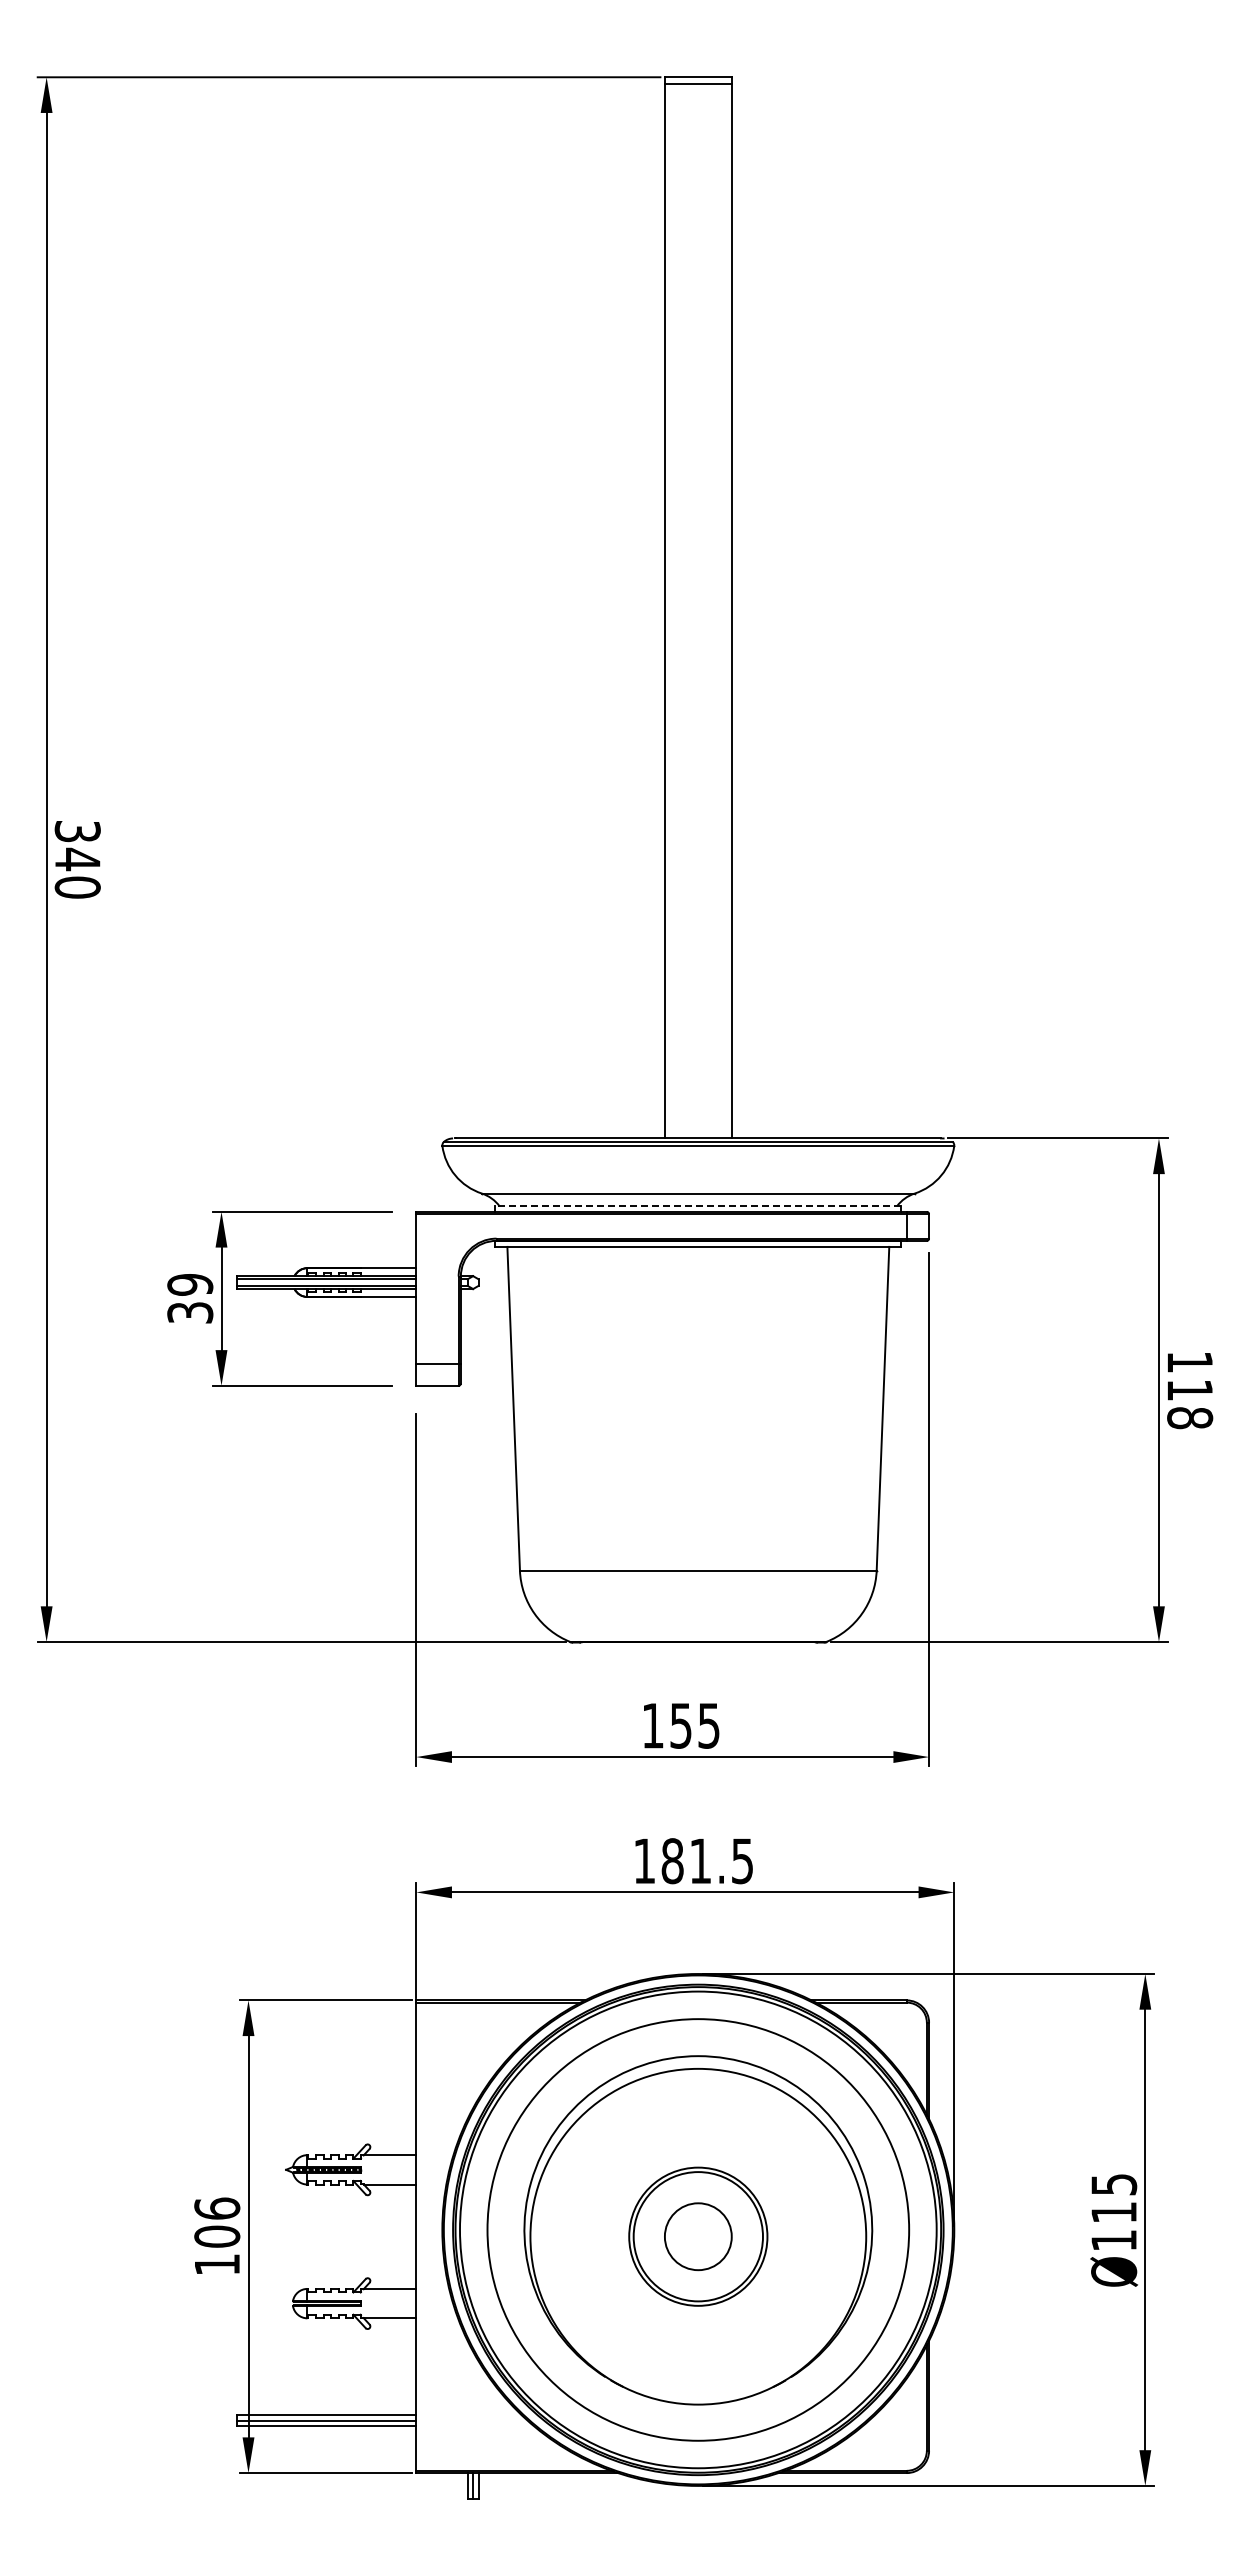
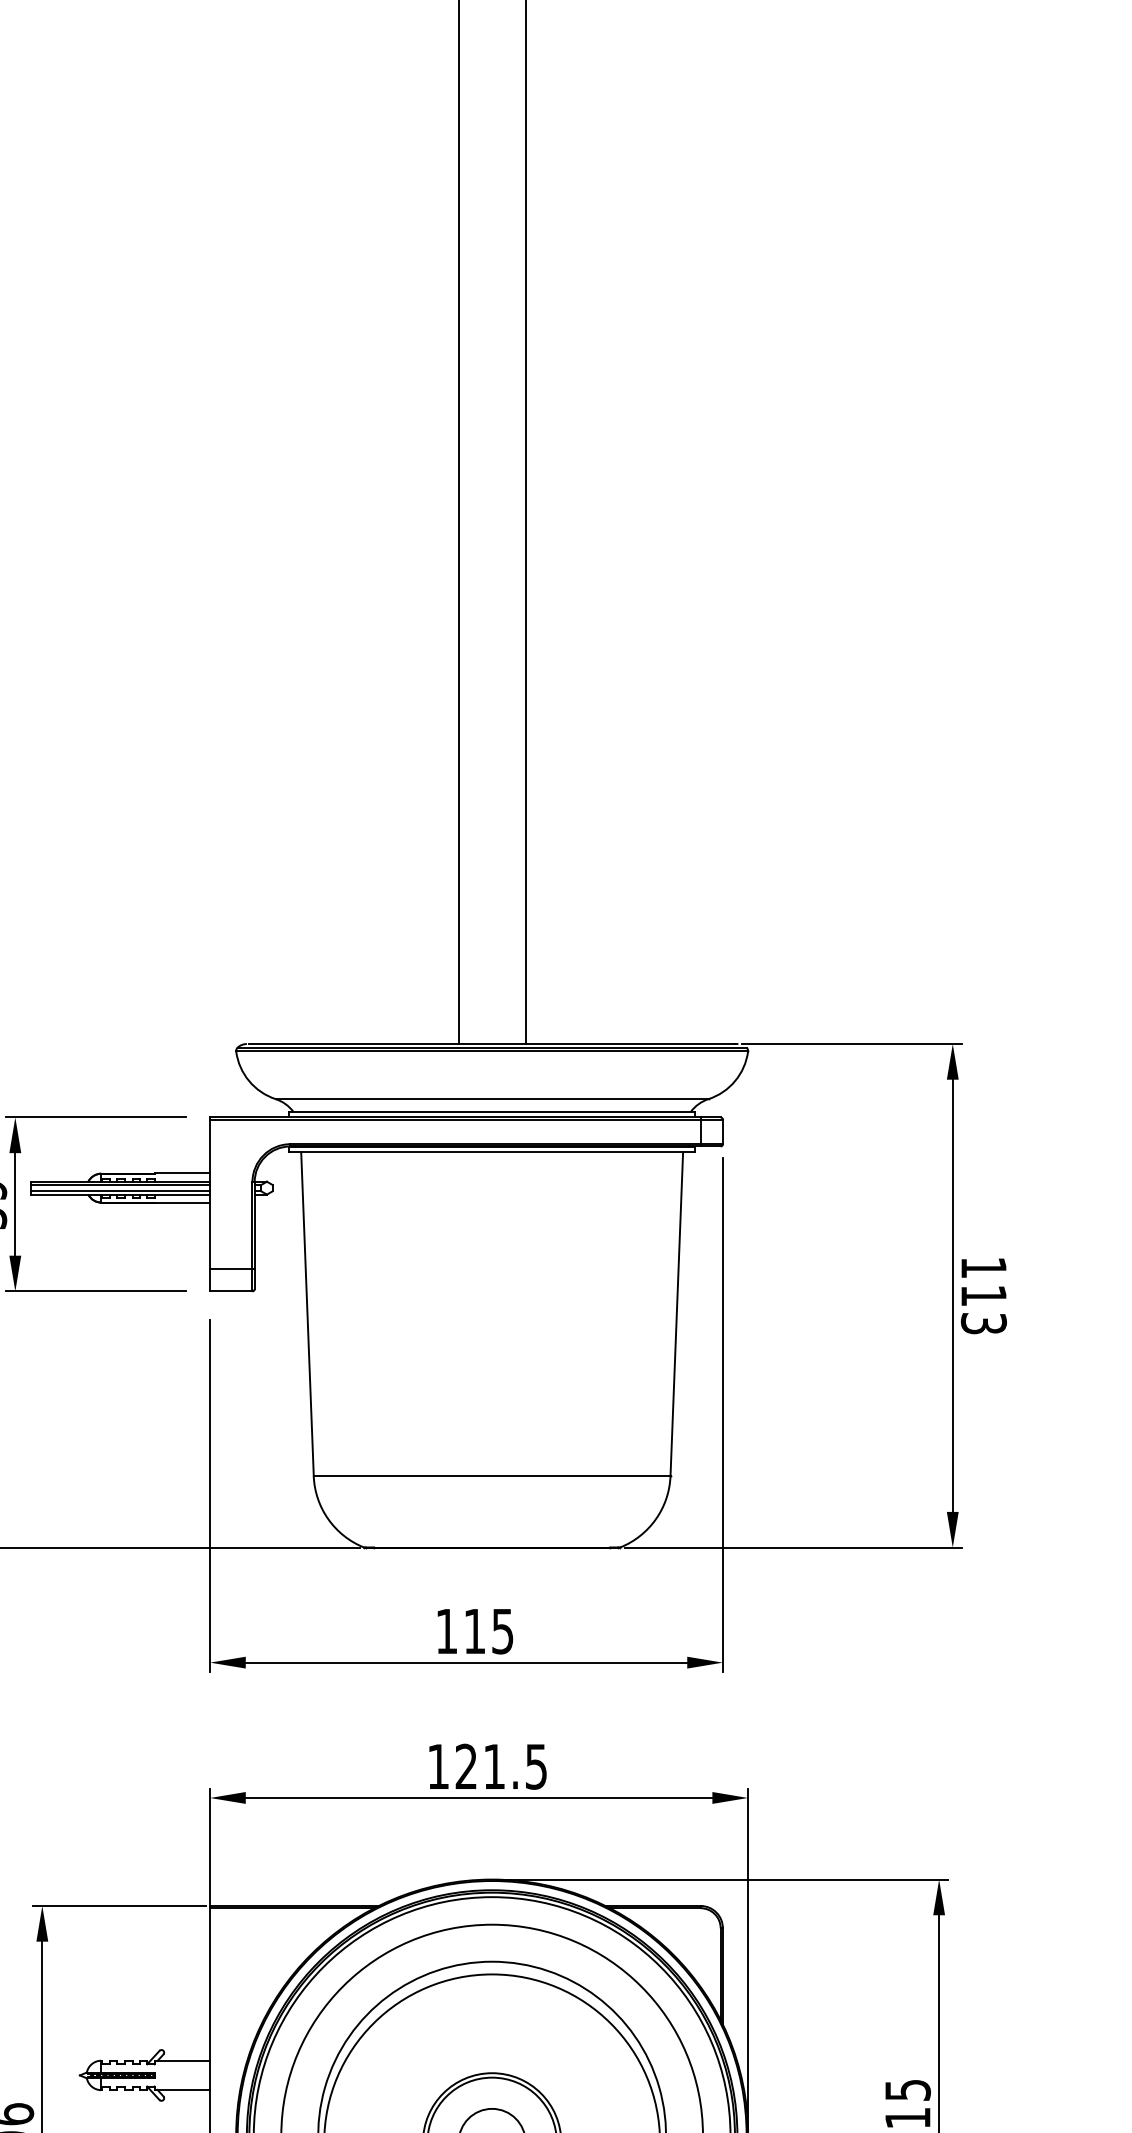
line: (698, 1206) -> (492, 1112), dashed -> solid
text: (1190, 1418) -> (984, 1324), 118 -> 113
text: (680, 1725) -> (474, 1631), 155 -> 115
text: (672, 1861) -> (466, 1767), 181.5 -> 121.5

